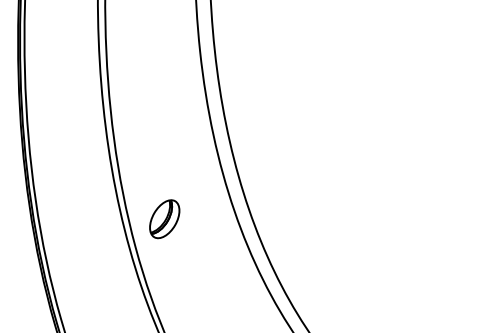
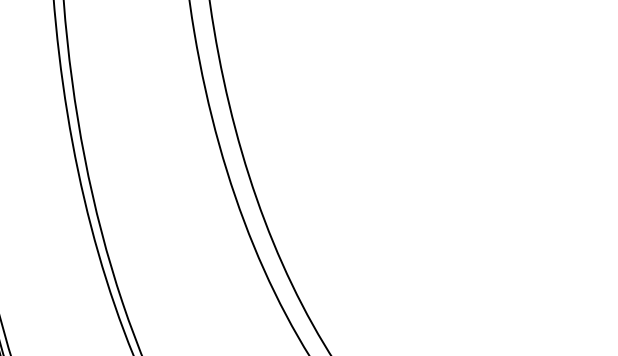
part: (164, 219) -> (159, 262), removed

